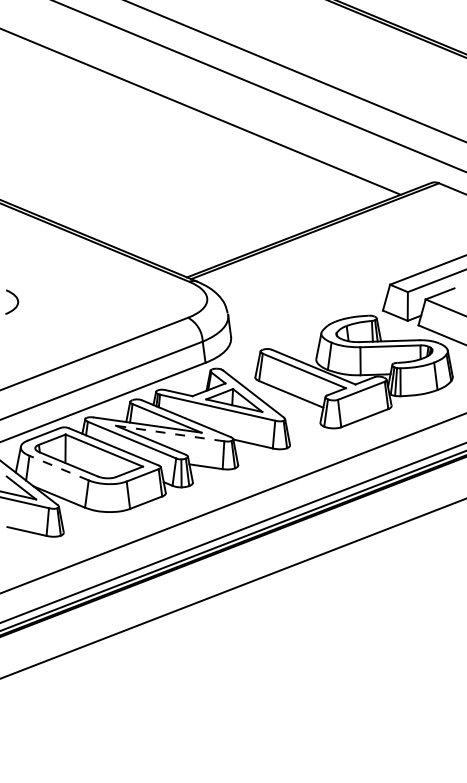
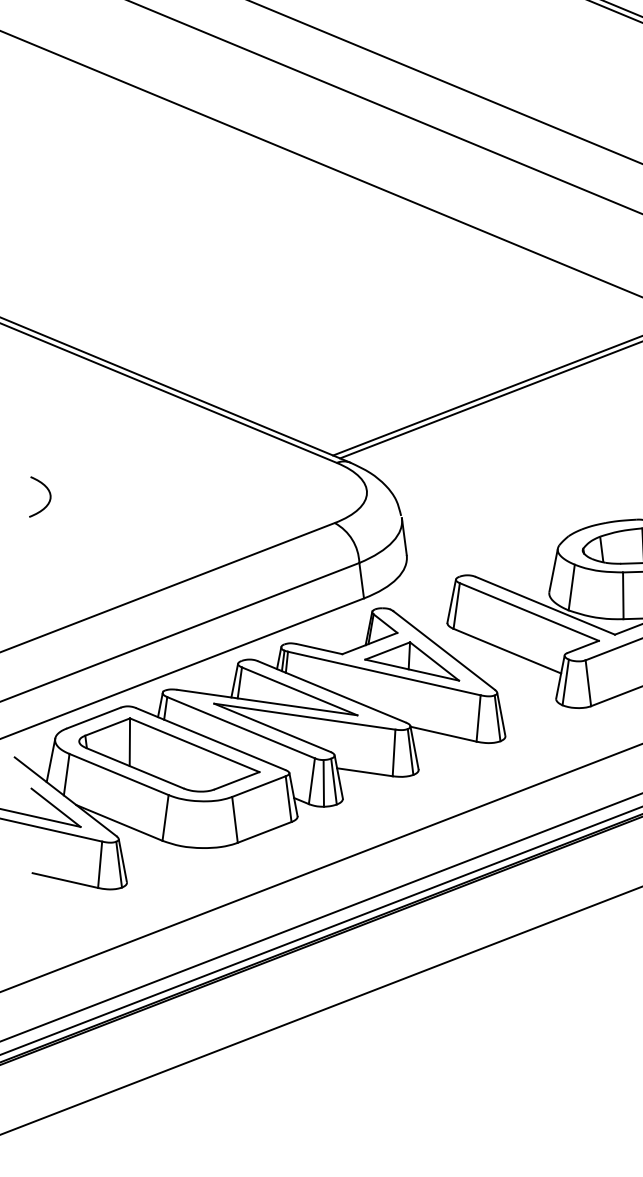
line: (170, 433) -> (305, 716), dashed -> solid
line: (58, 467) -> (118, 773), dashed -> solid

